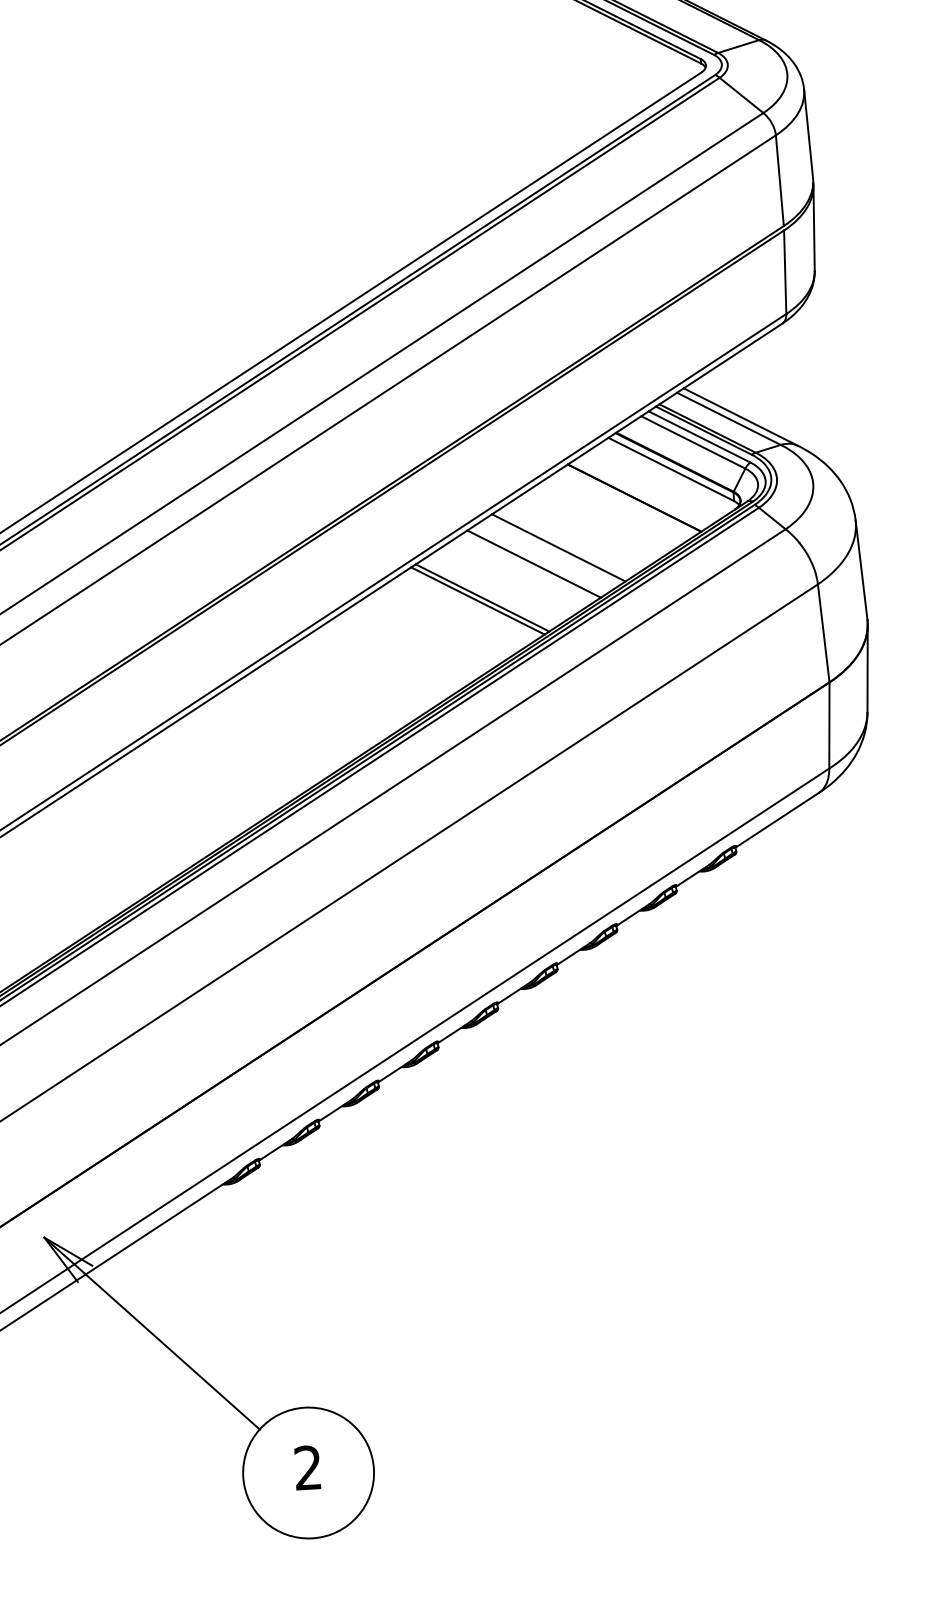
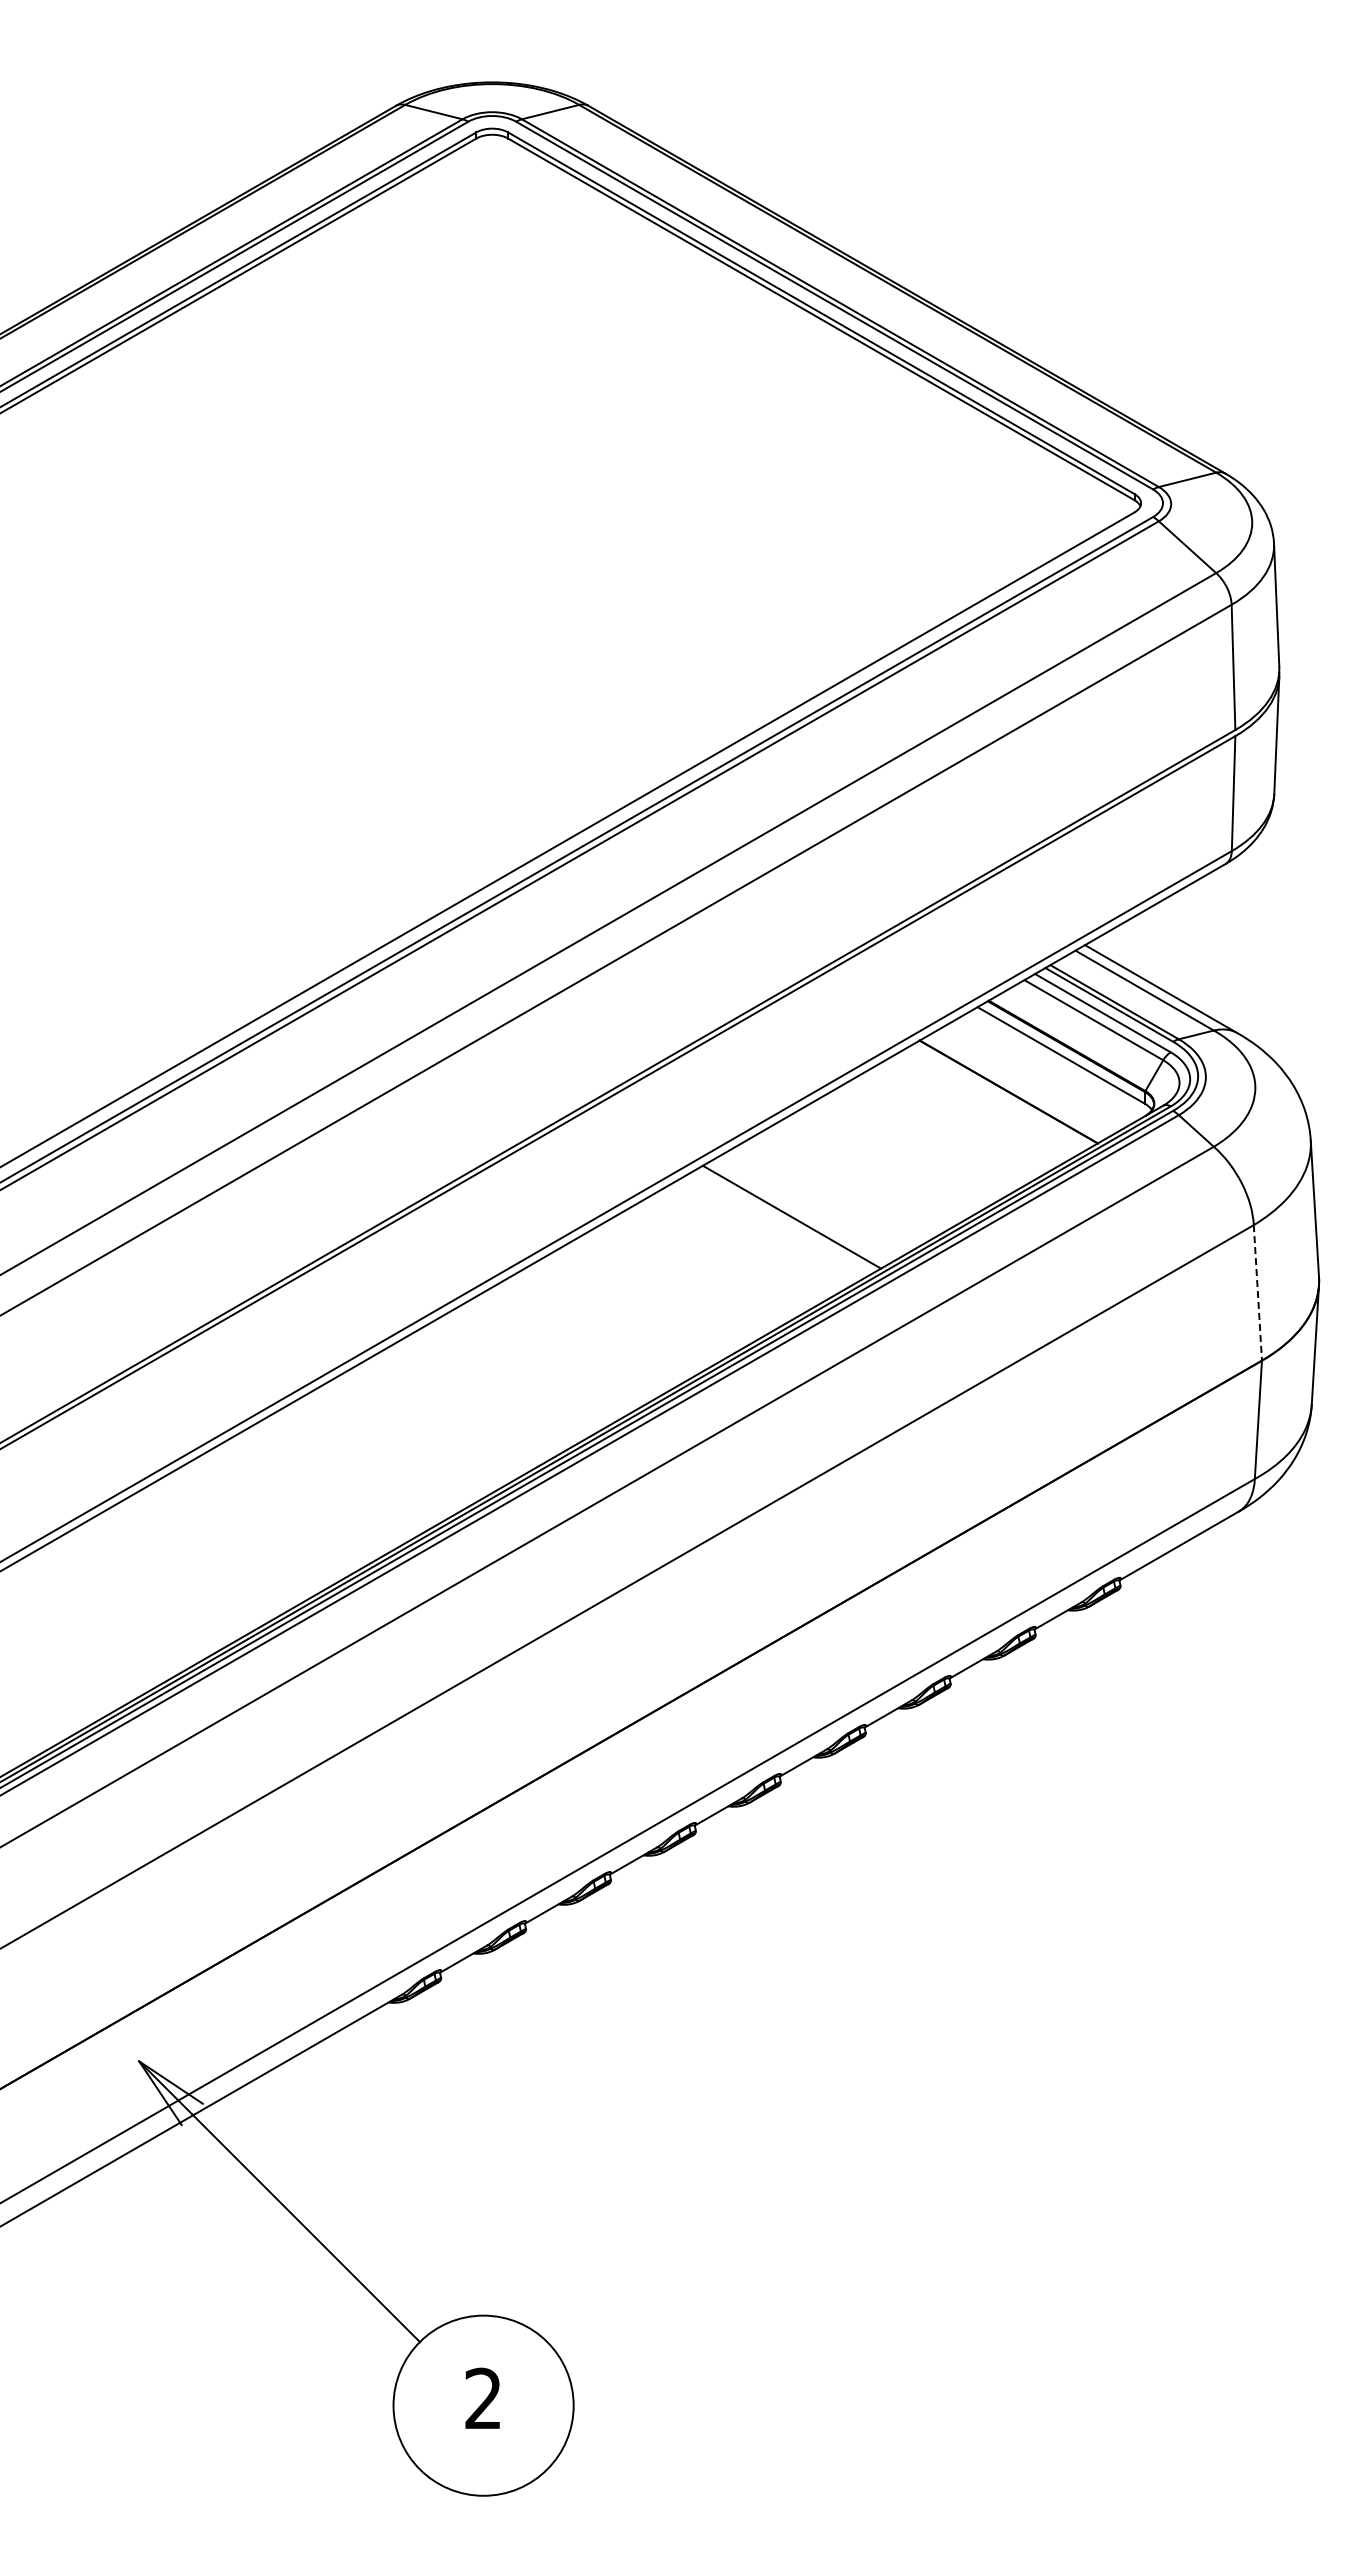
line: (558, 547) -> (900, 1154), removed
line: (534, 563) -> (865, 1174), removed
line: (478, 600) -> (785, 1220), removed
line: (823, 633) -> (1257, 1292), solid -> dashed

